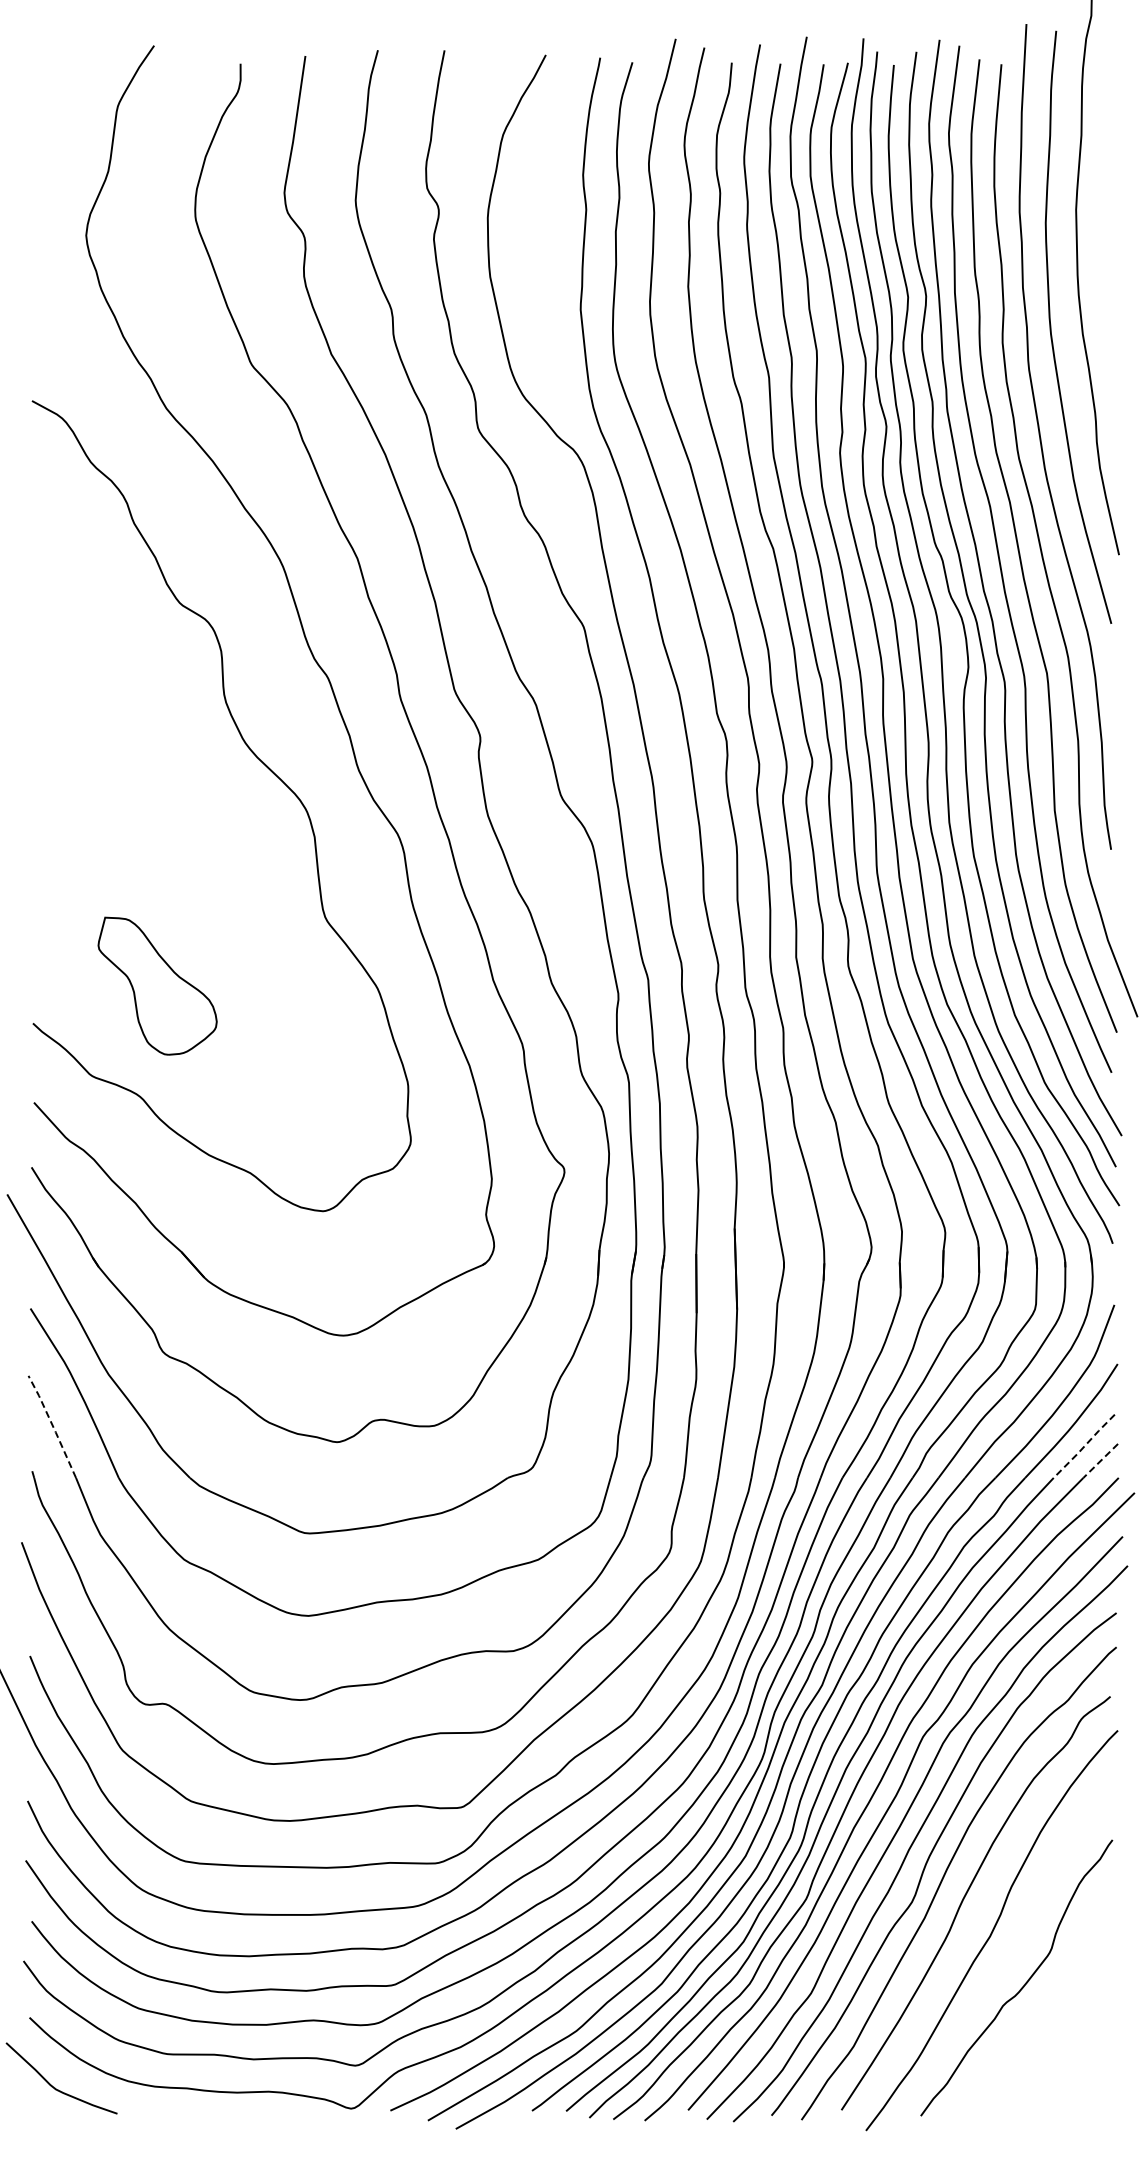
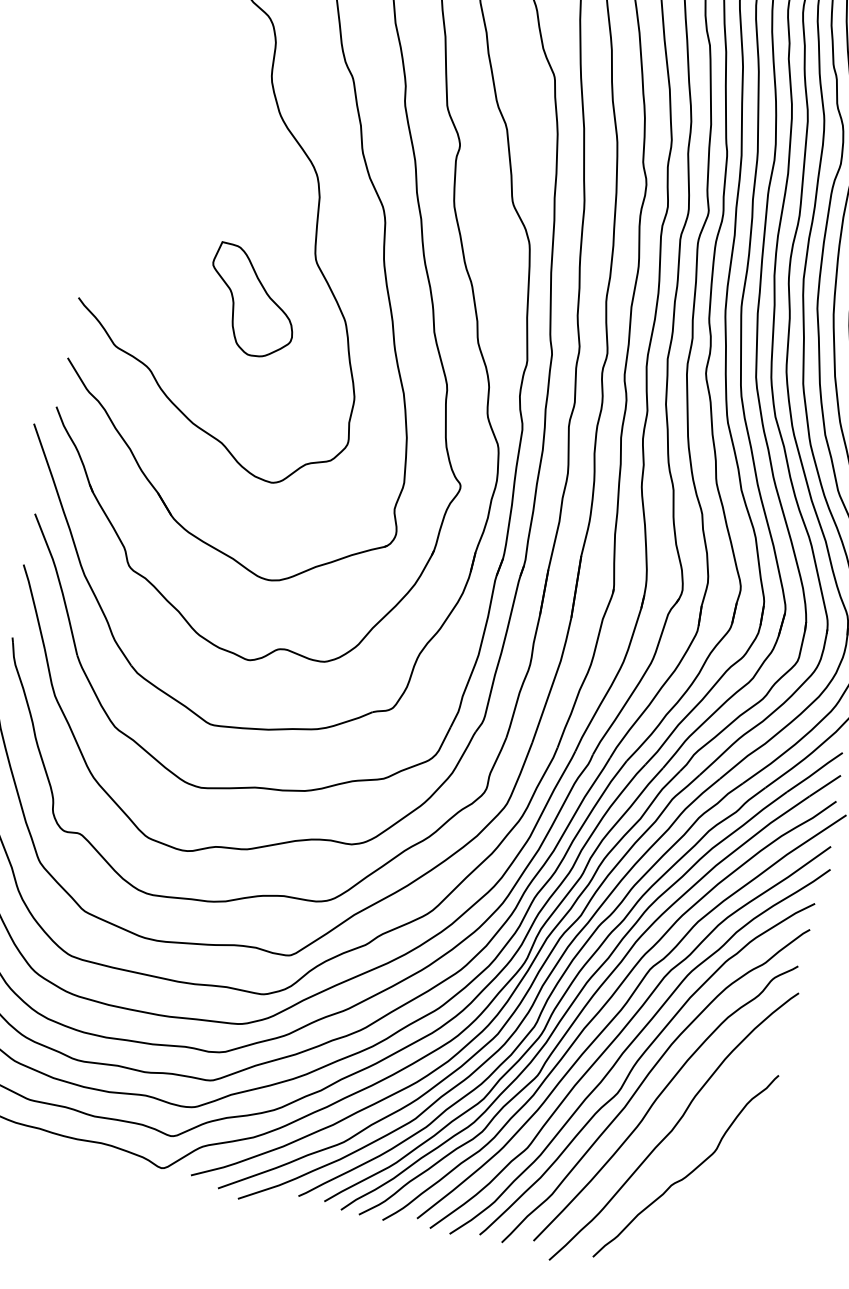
part: (157, 985) -> (252, 301), moved
line: (52, 1426) -> (34, 606), dashed -> solid
line: (1084, 1446) -> (815, 772), dashed -> solid
line: (1100, 1461) -> (825, 786), dashed -> solid

